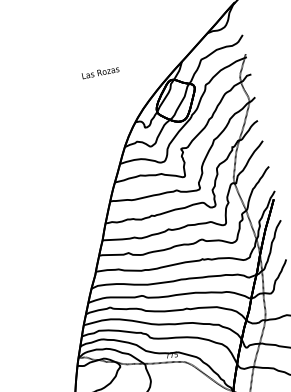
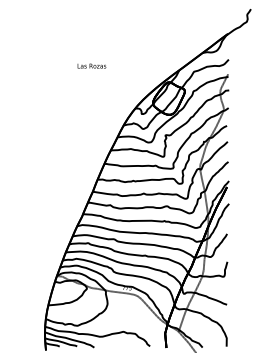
text: (99, 71) -> (91, 65), moved

